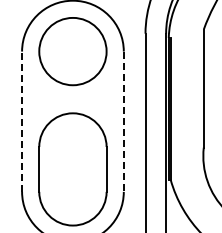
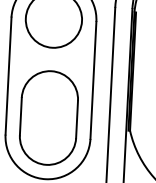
line: (22, 121) -> (8, 75), dashed -> solid
line: (123, 122) -> (93, 81), dashed -> solid

